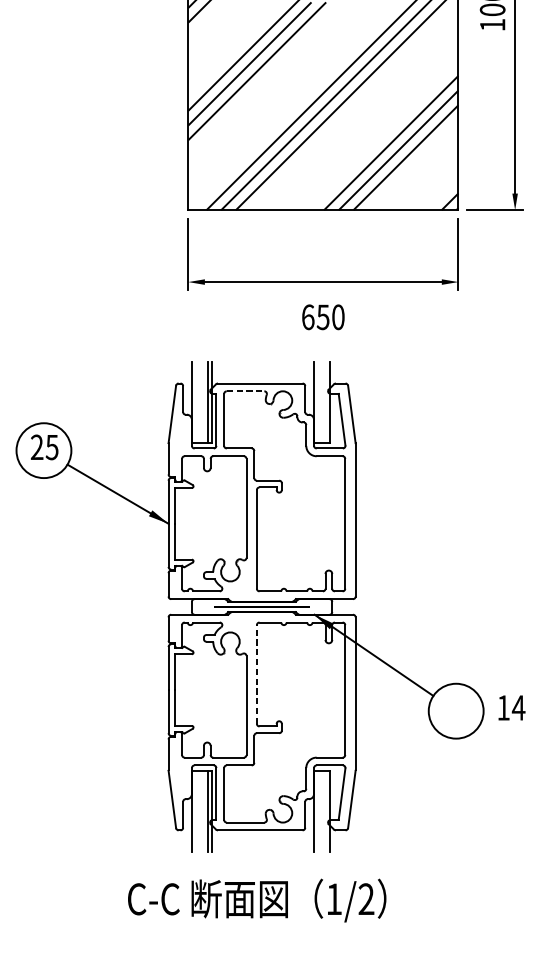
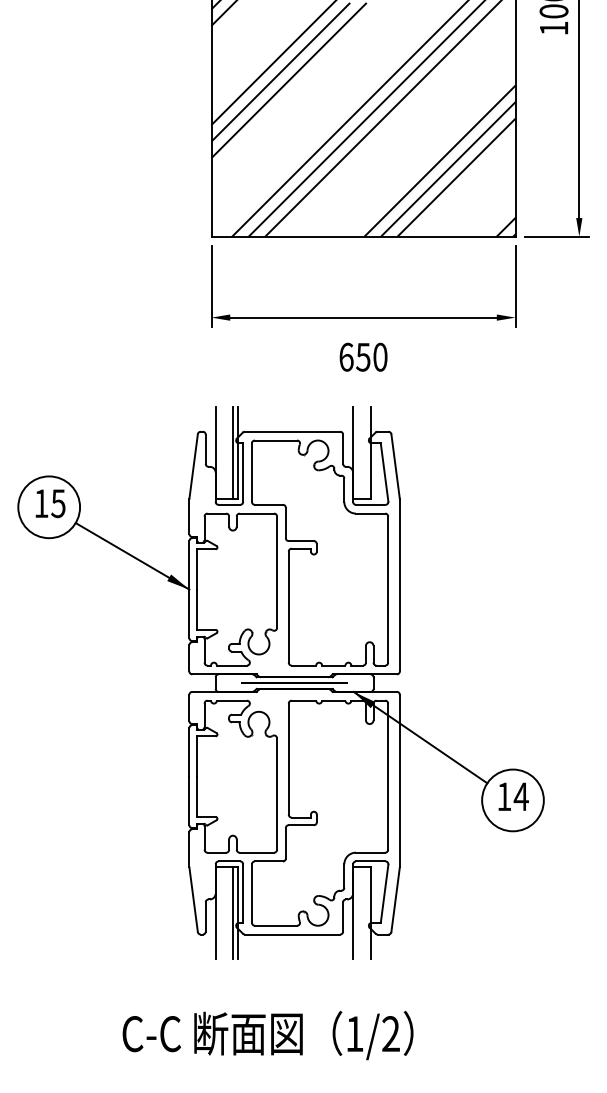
line: (246, 391) -> (276, 440), dashed -> solid
text: (37, 447) -> (41, 503), 25 -> 15
line: (256, 674) -> (288, 759), dashed -> solid
text: (511, 707) -> (513, 796), moved
text: (256, 900) -> (267, 1035), moved

